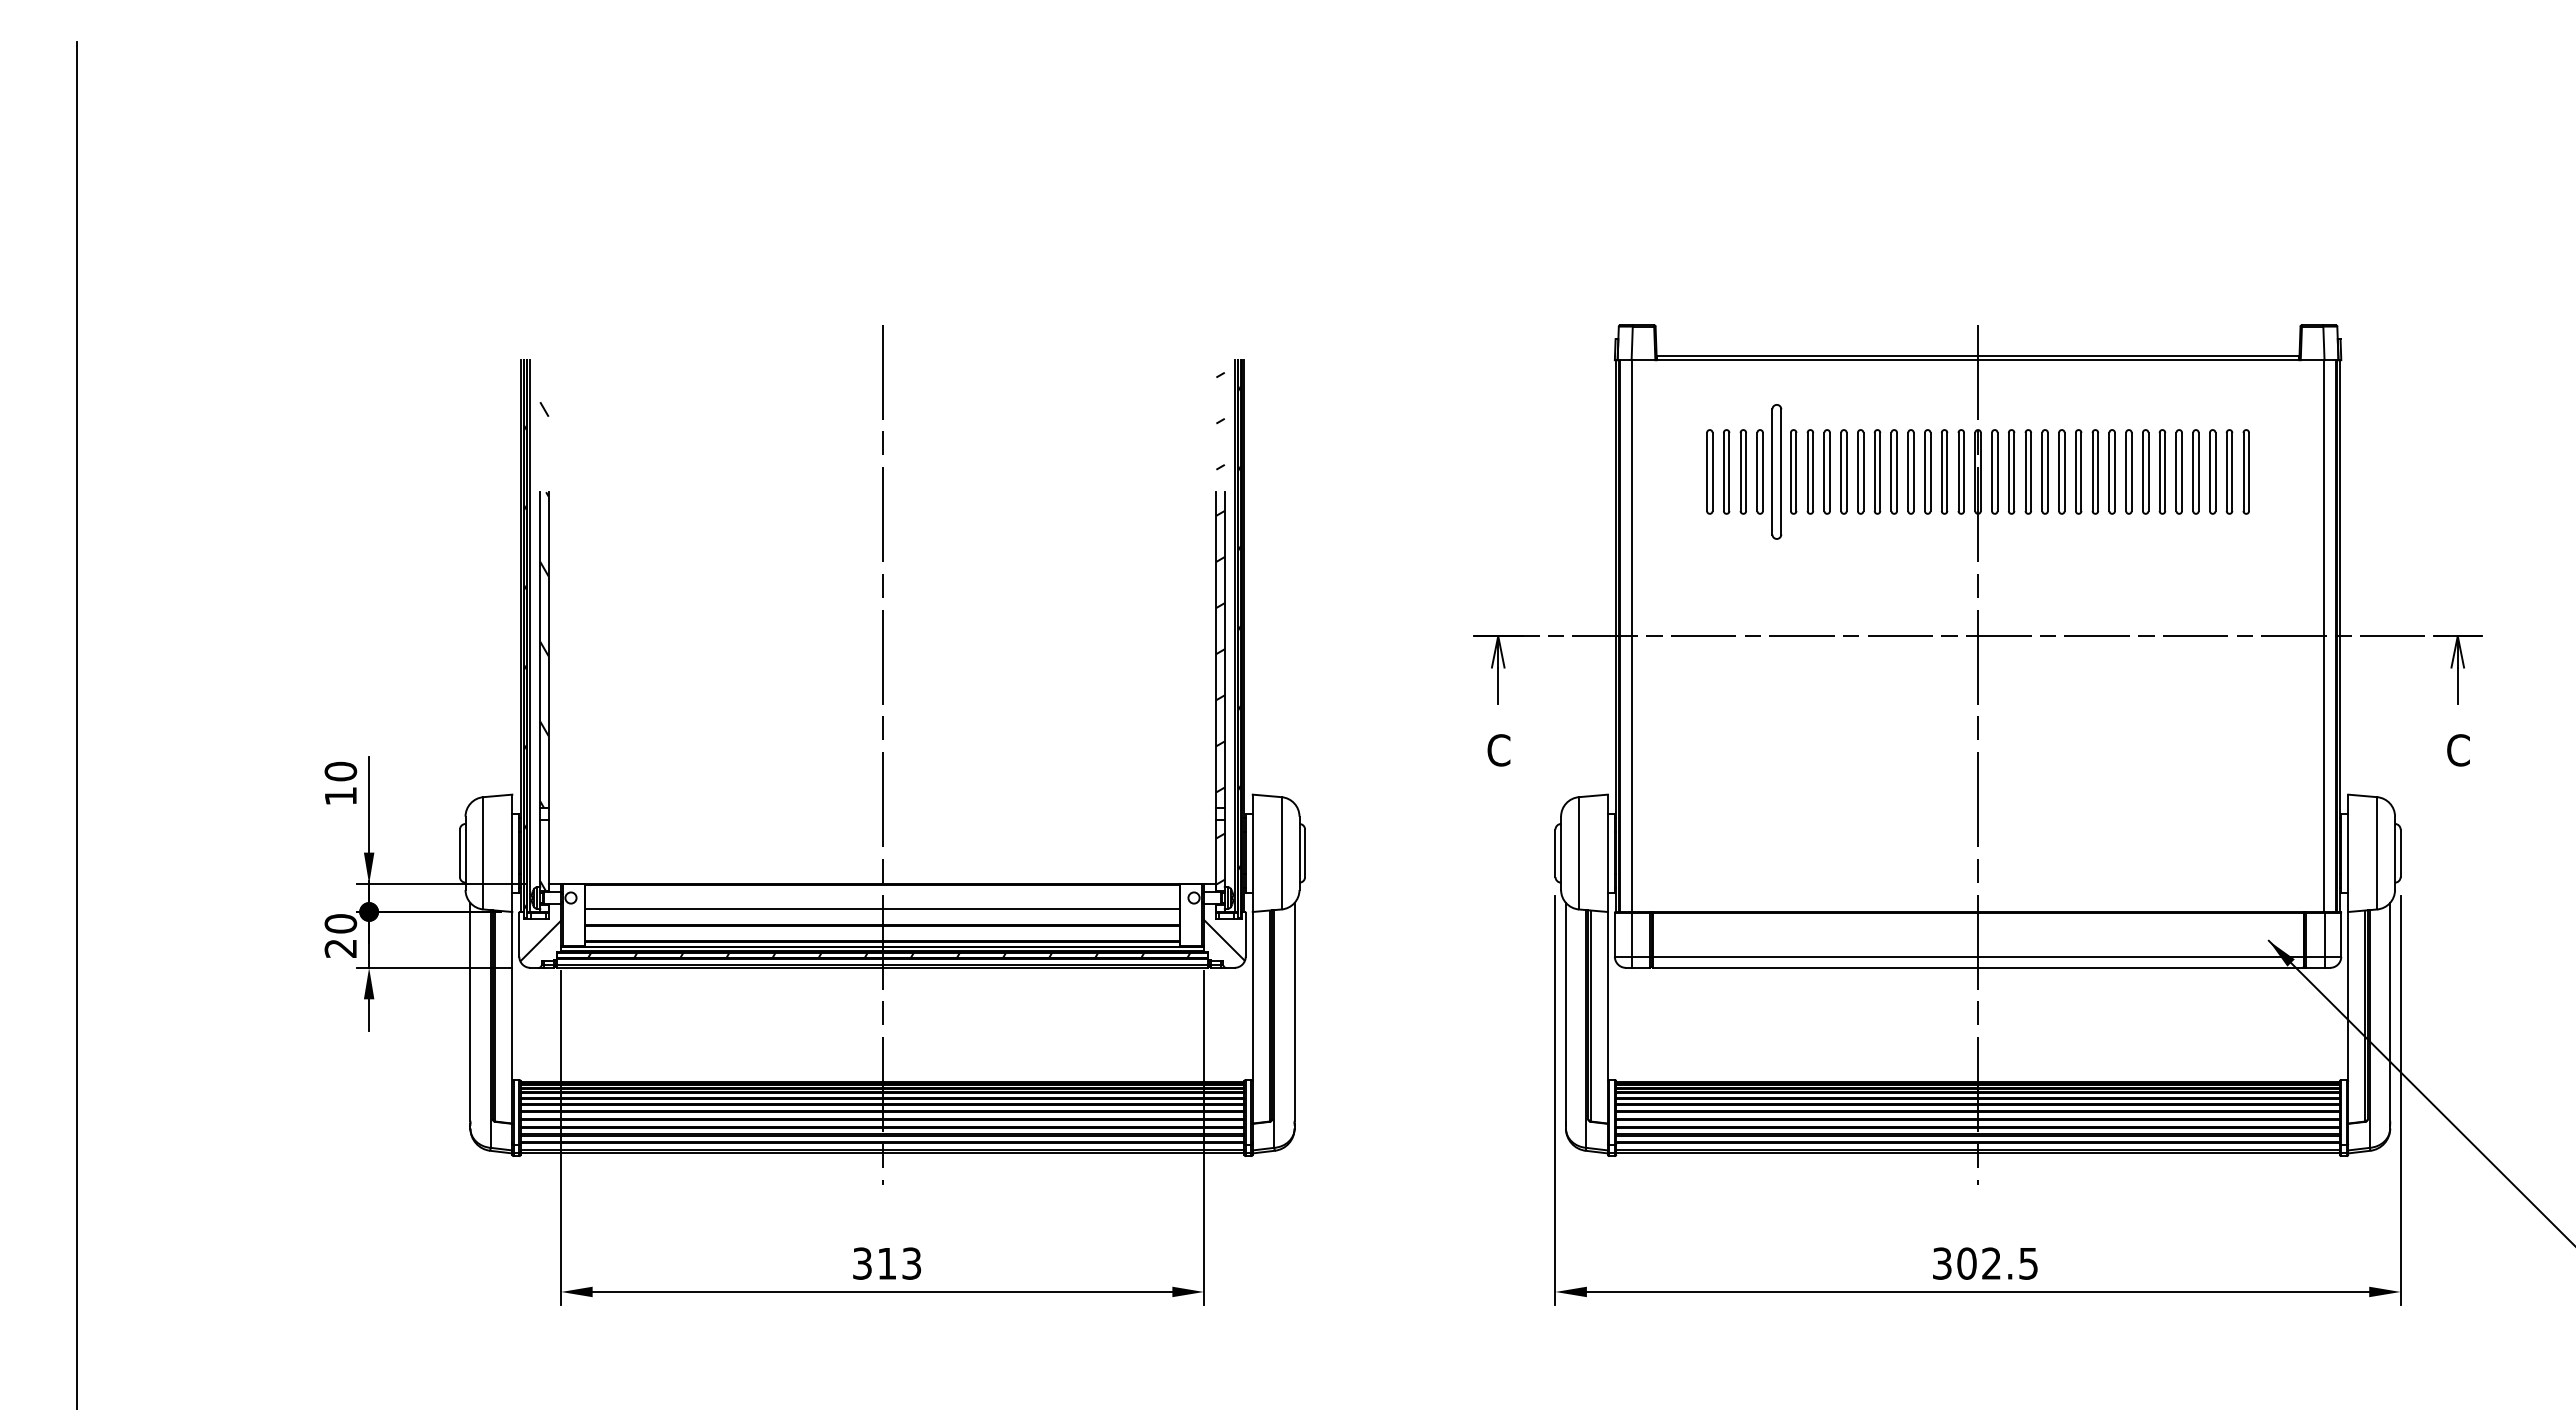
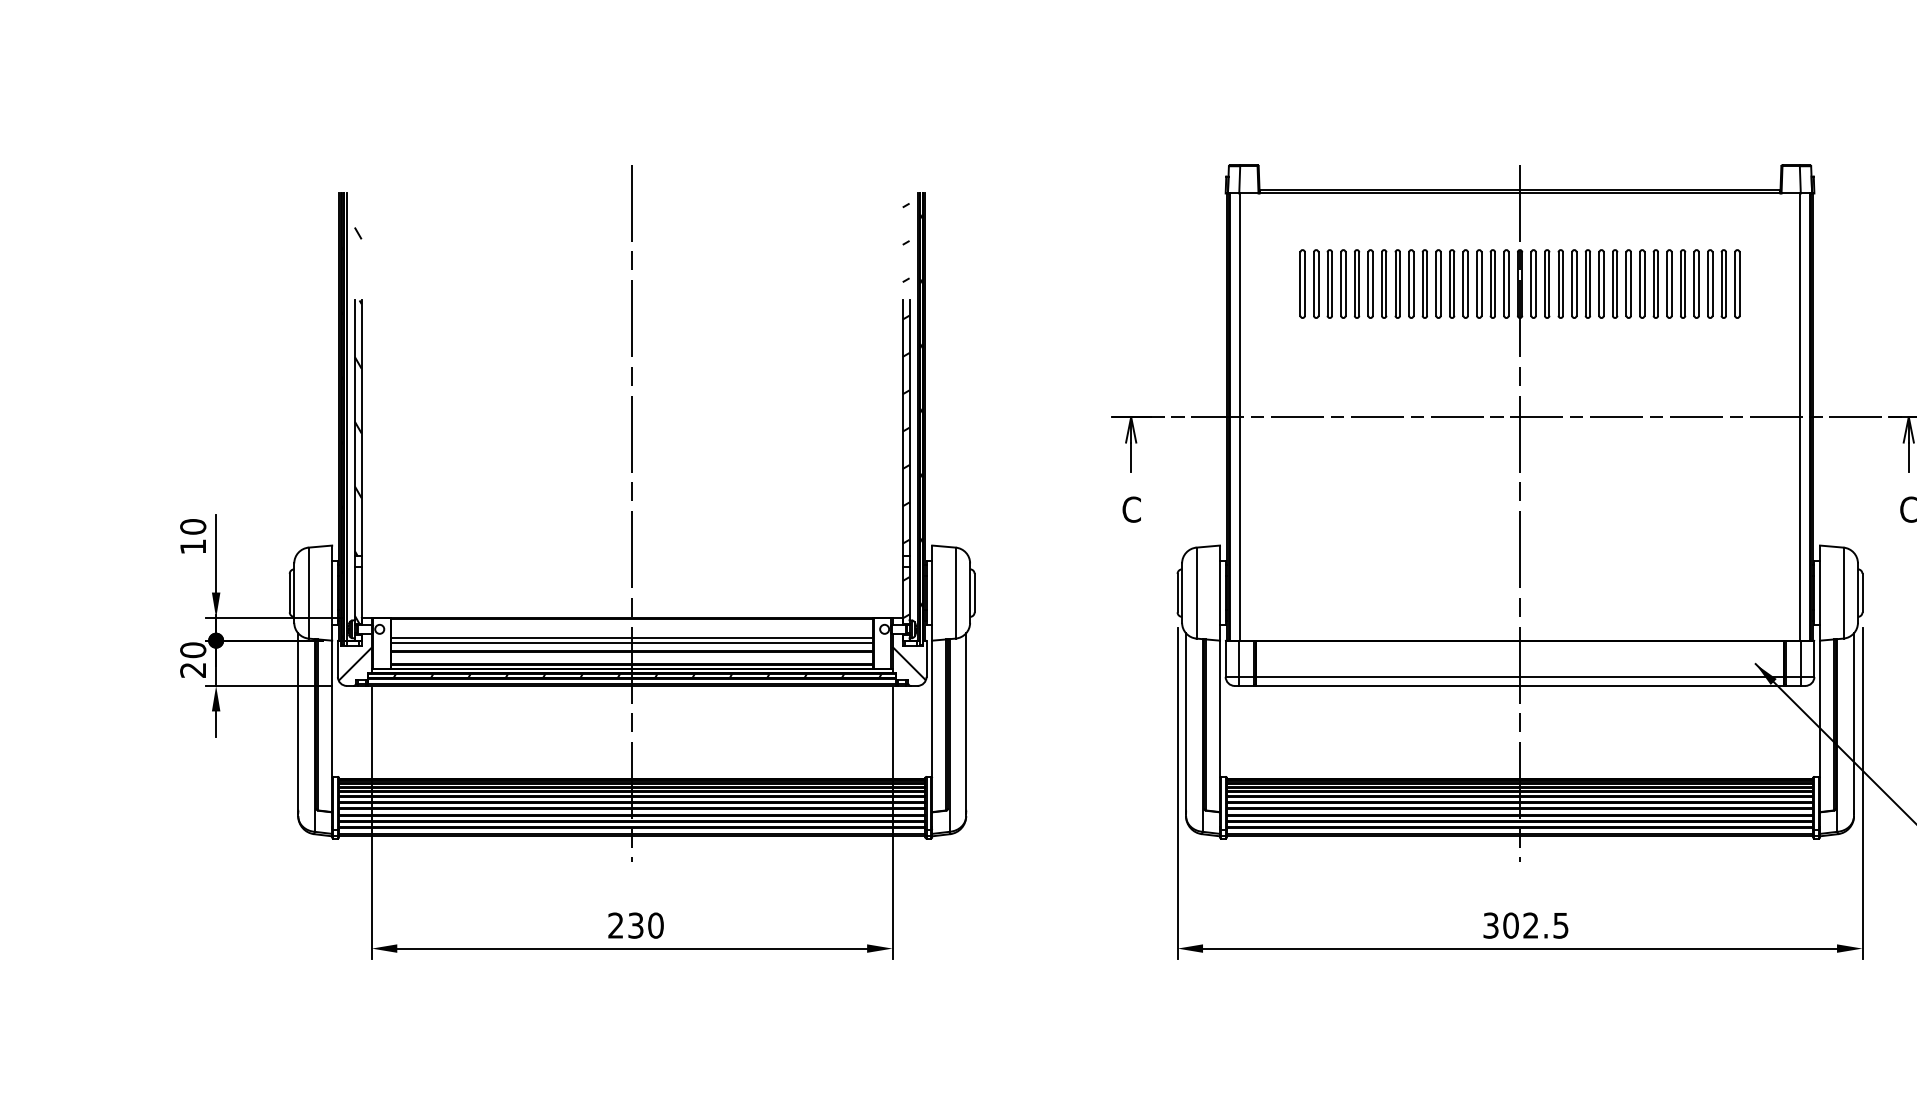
part: (1776, 471) -> (1356, 283), size x0.62
line: (882, 914) -> (632, 642), added
text: (887, 1263) -> (636, 925), 313 -> 230

